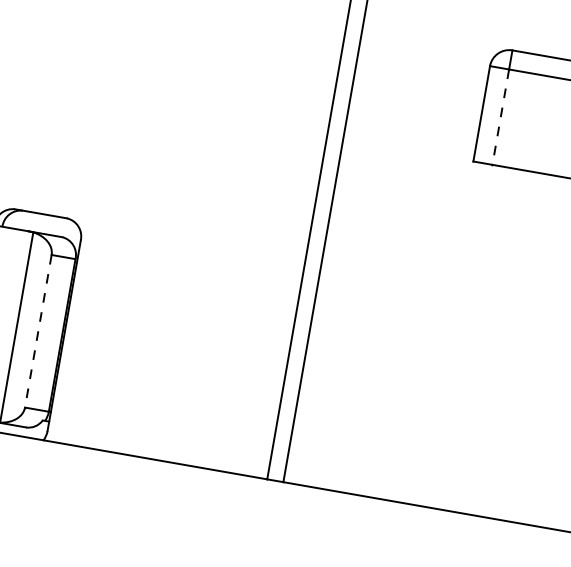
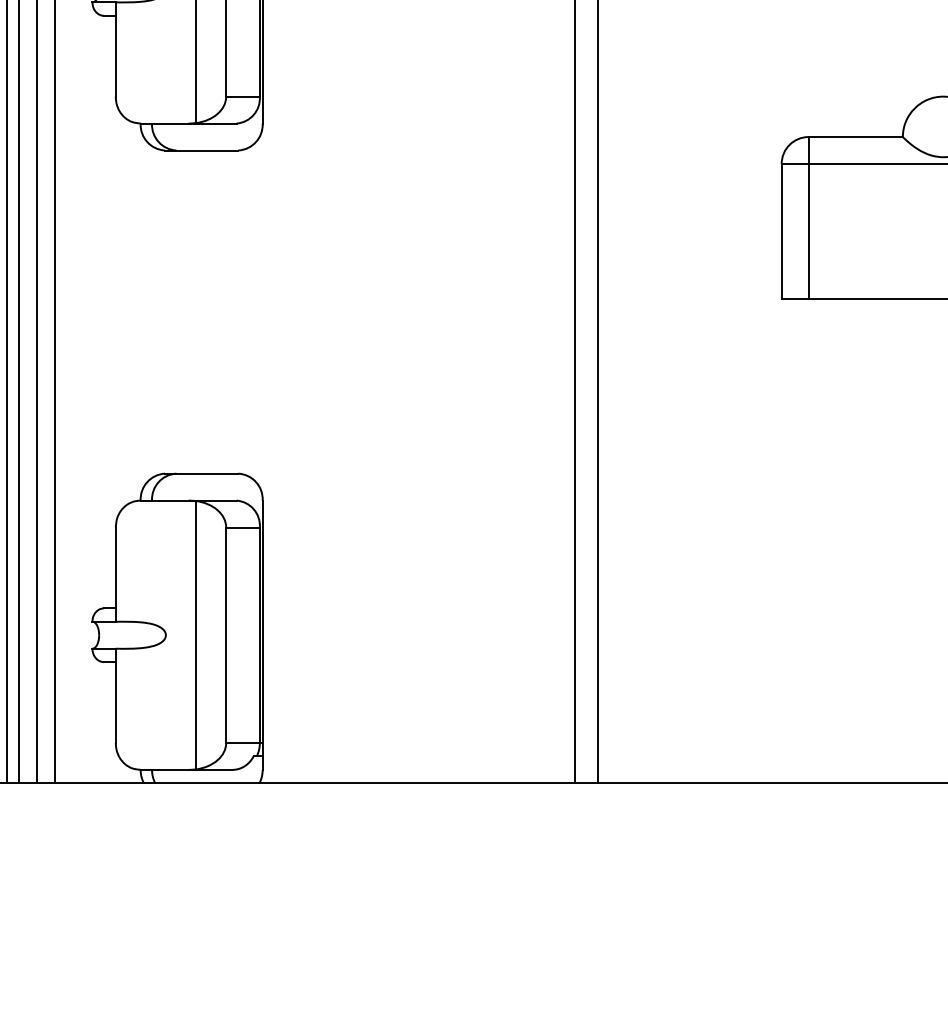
line: (500, 117) -> (808, 231), dashed -> solid
line: (38, 331) -> (226, 635), dashed -> solid

